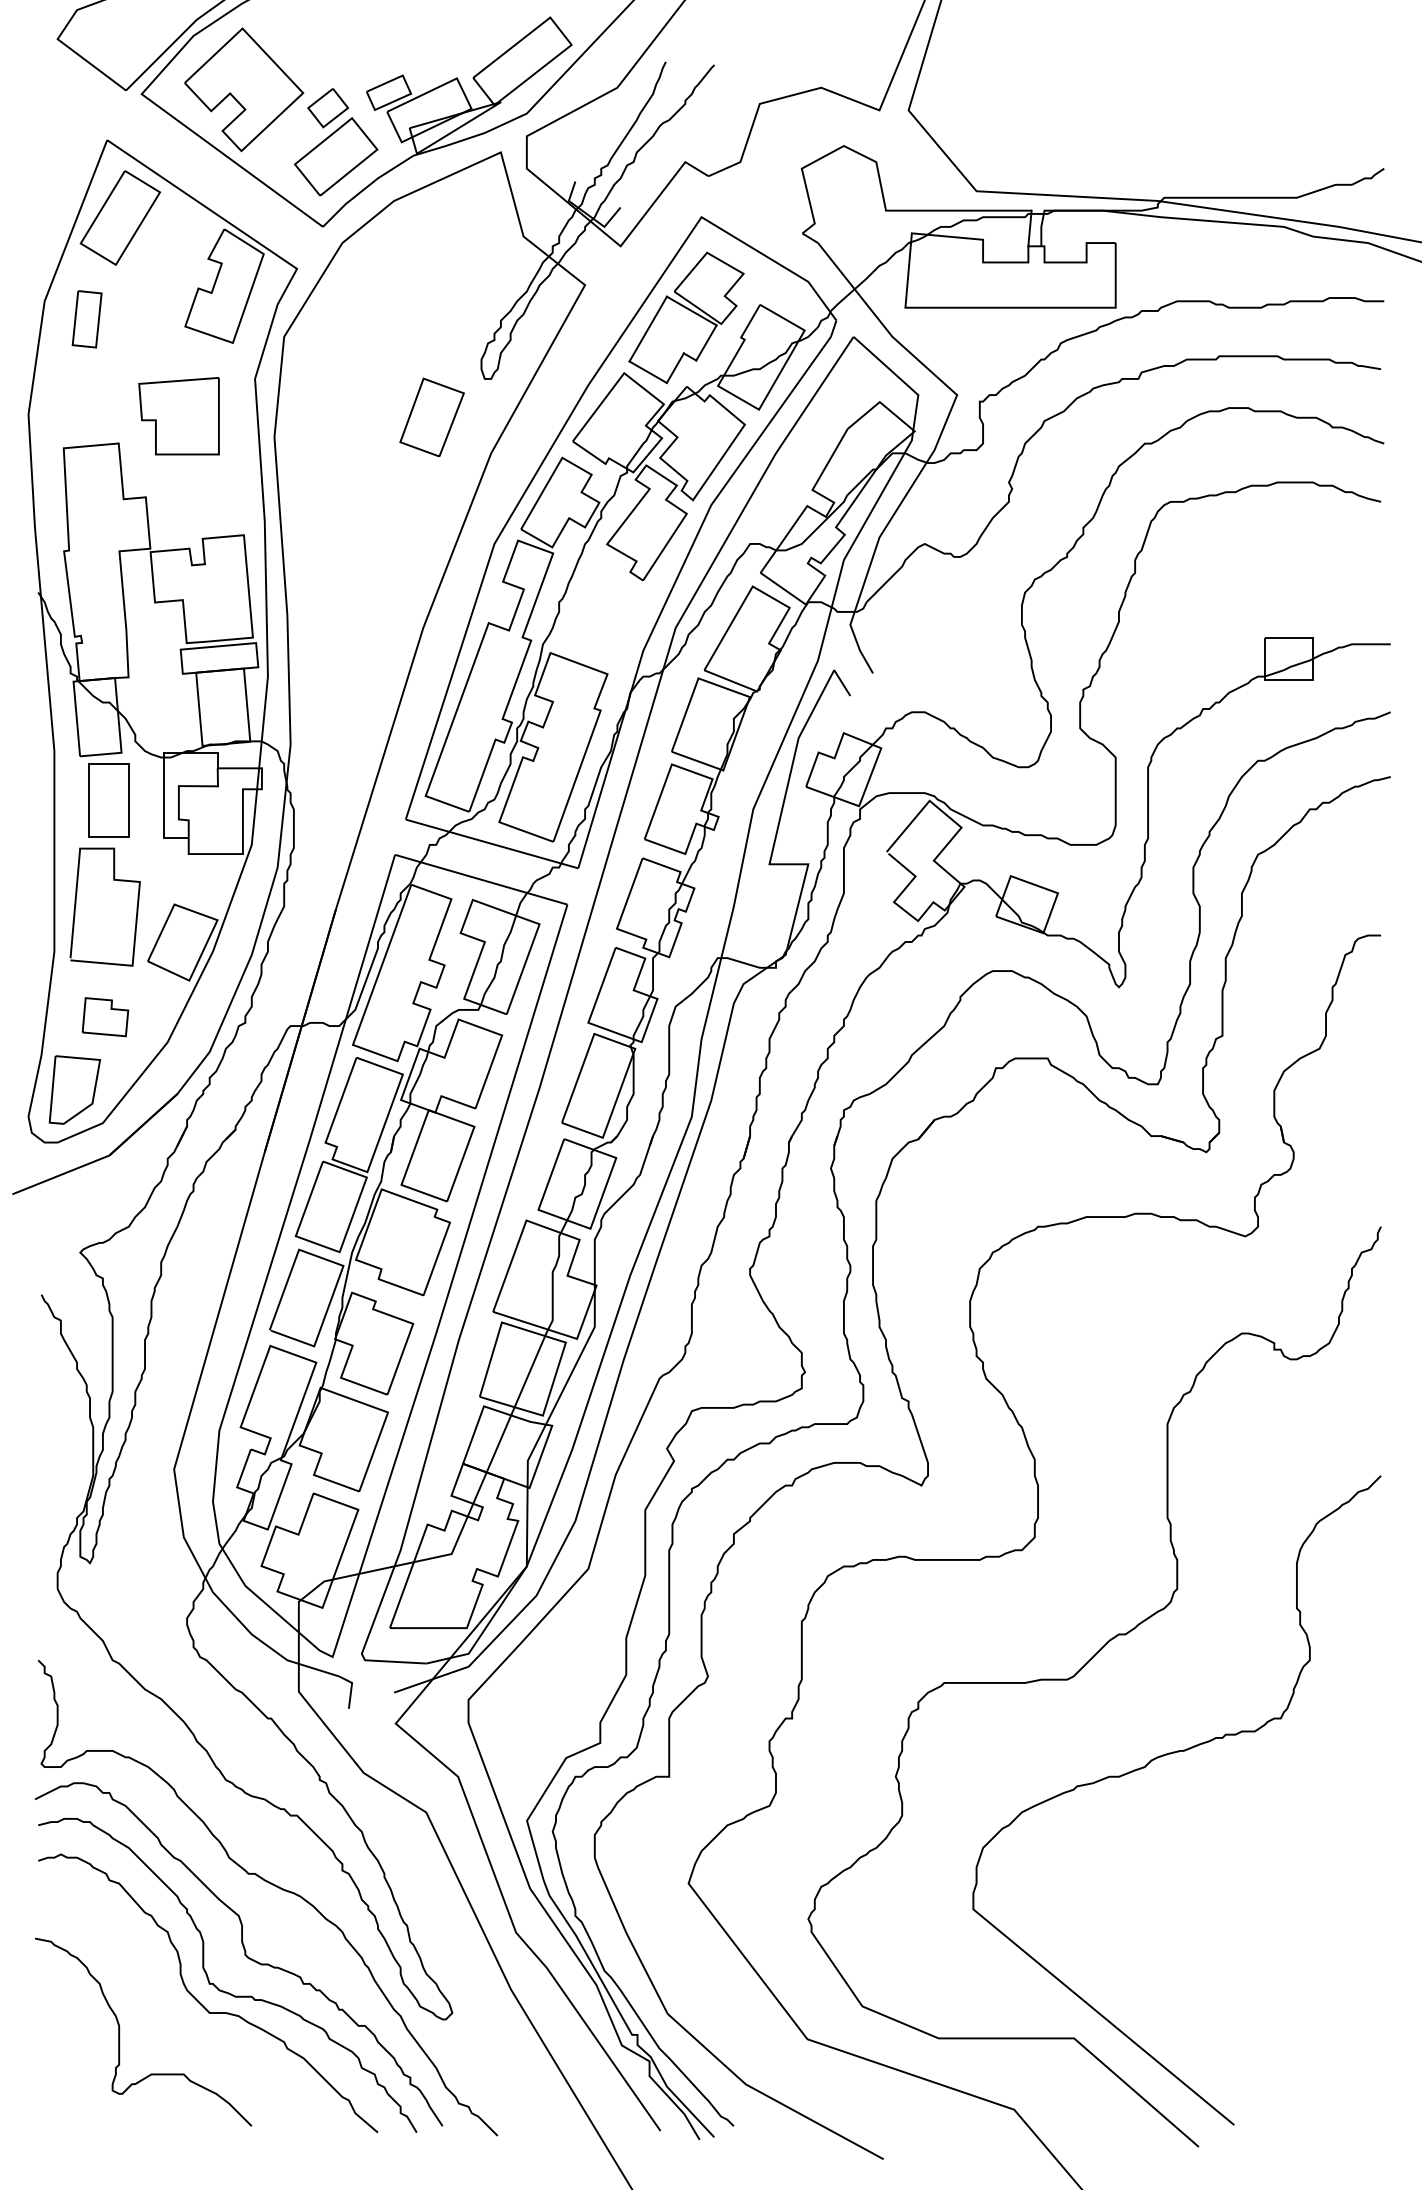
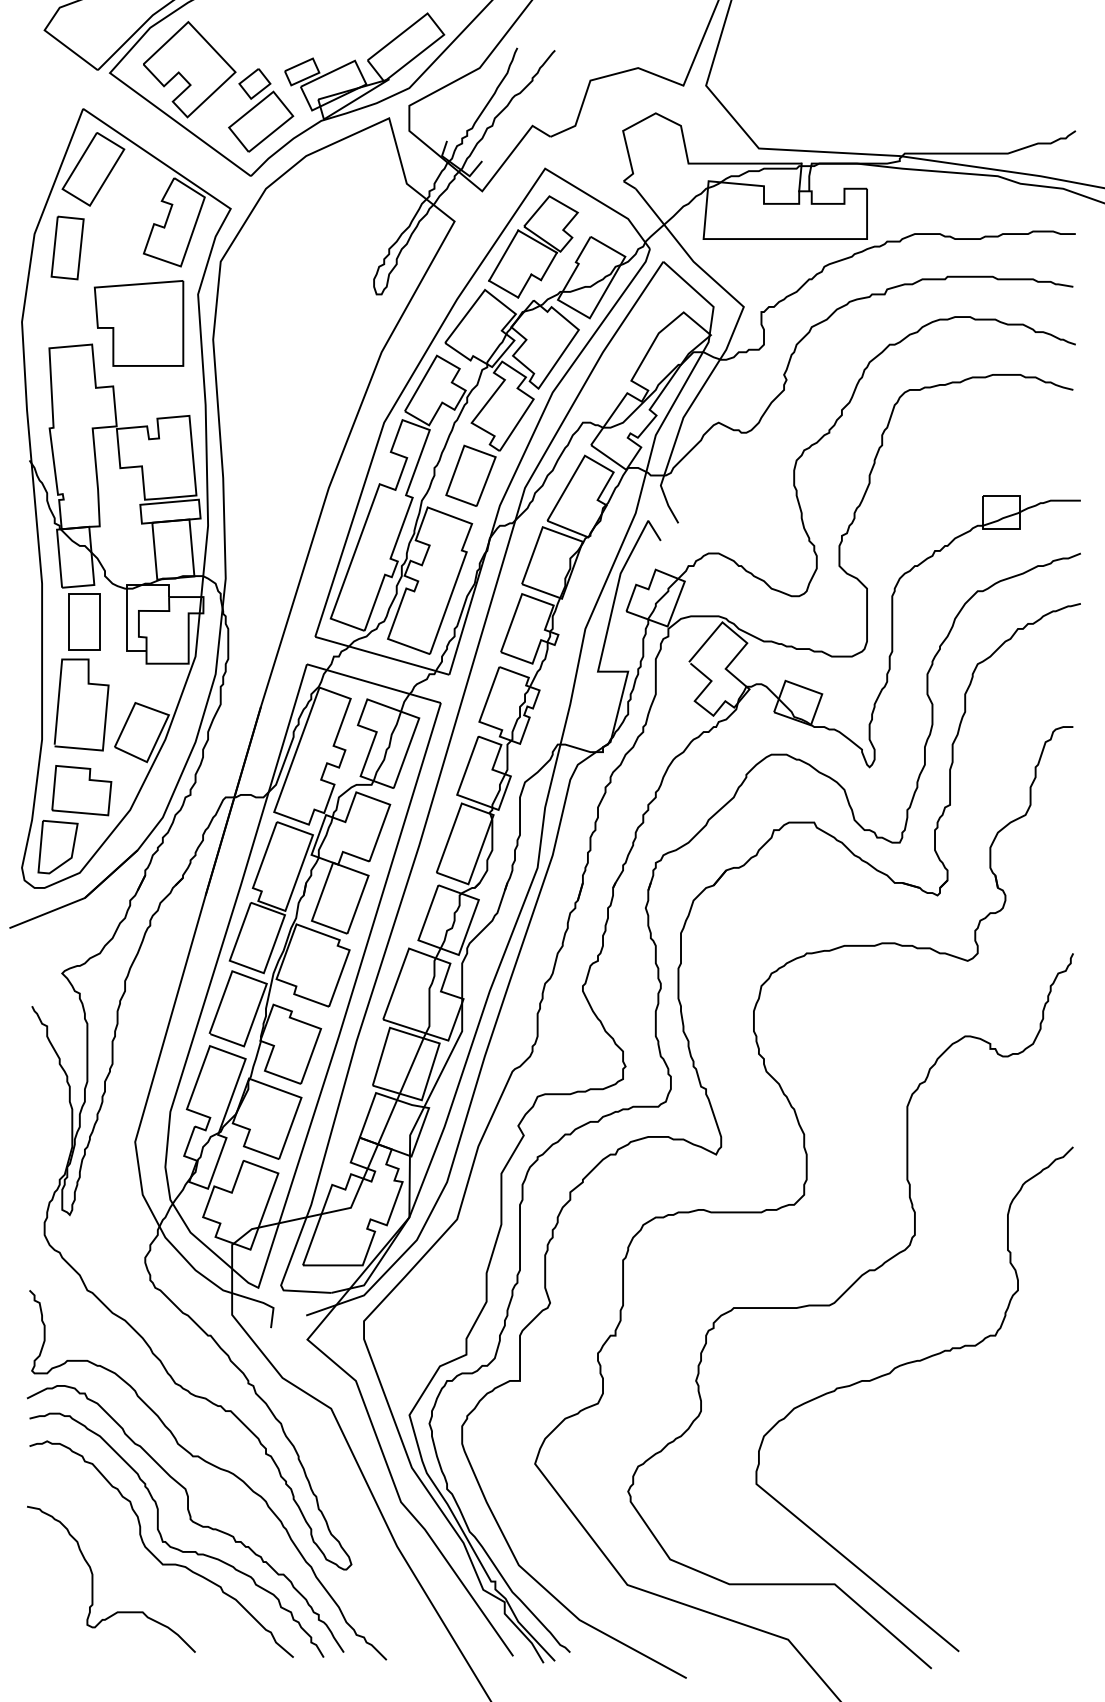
part: (86, 319) -> (67, 248), size x1.43
part: (178, 415) -> (138, 322), size x1.43
part: (431, 417) -> (470, 475), moved
part: (105, 1016) -> (81, 789), size x1.67

